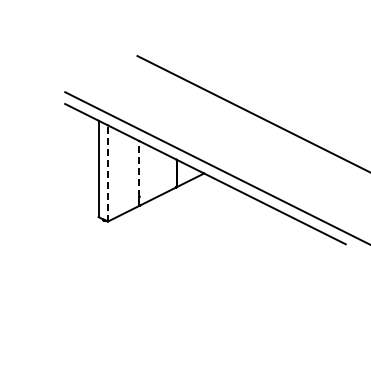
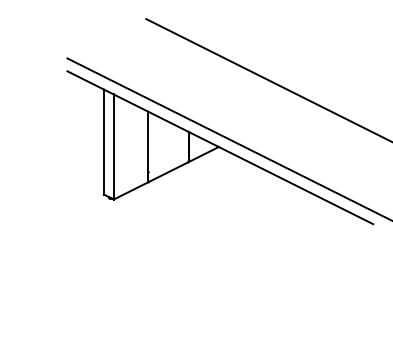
line: (139, 168) -> (148, 141), dashed -> solid
line: (107, 172) -> (113, 145), dashed -> solid

